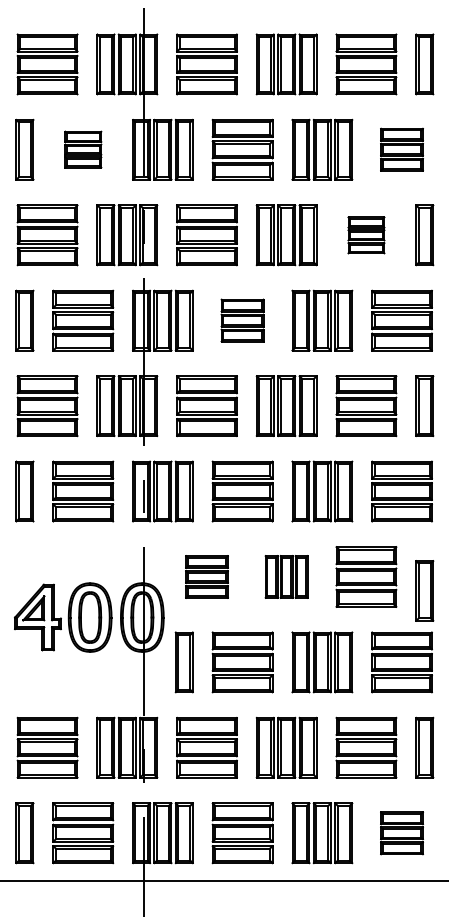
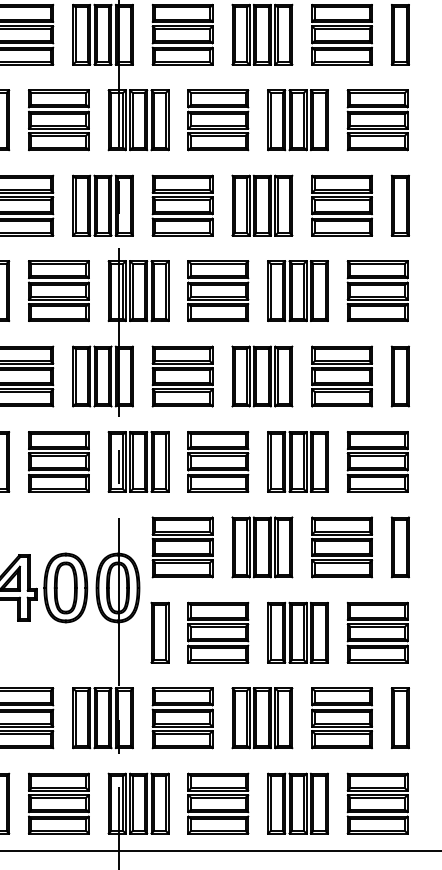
part: (83, 149) -> (59, 119), size x1.67
part: (401, 149) -> (377, 119), size x1.43
part: (366, 235) -> (342, 205), size x1.67
part: (242, 320) -> (218, 290), size x1.43
part: (206, 576) -> (182, 546), size x1.43
part: (286, 576) -> (262, 546), size x1.43
part: (424, 590) -> (400, 546), moved
part: (401, 833) -> (377, 803), size x1.43

